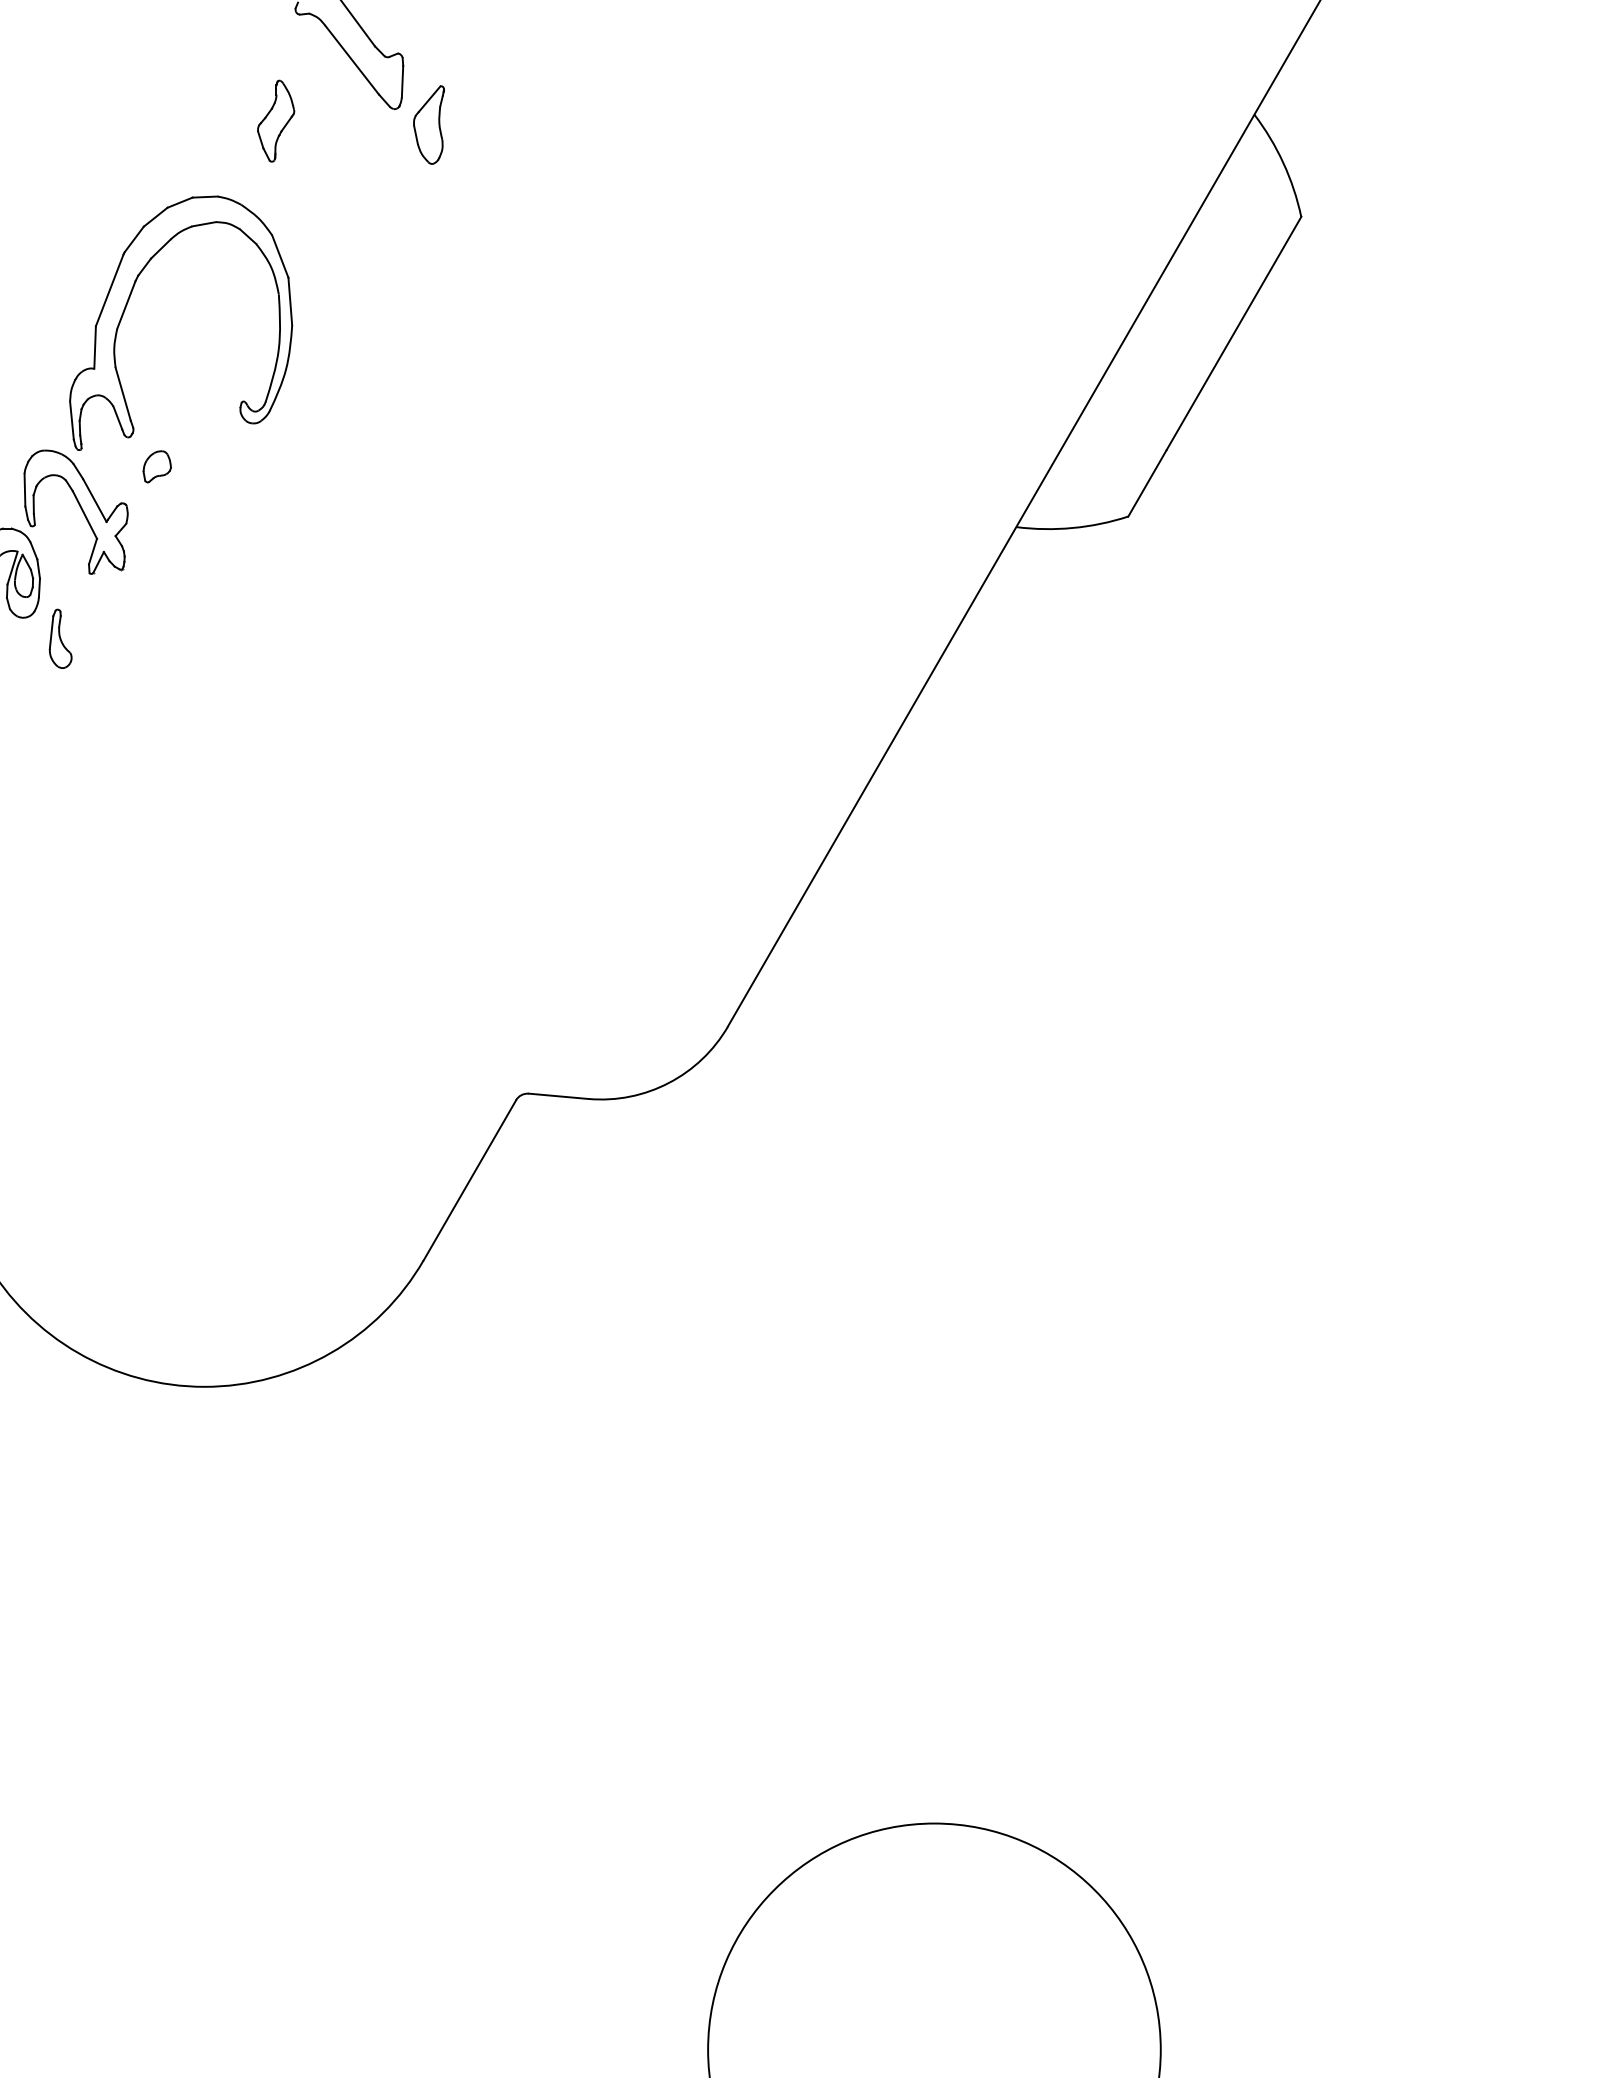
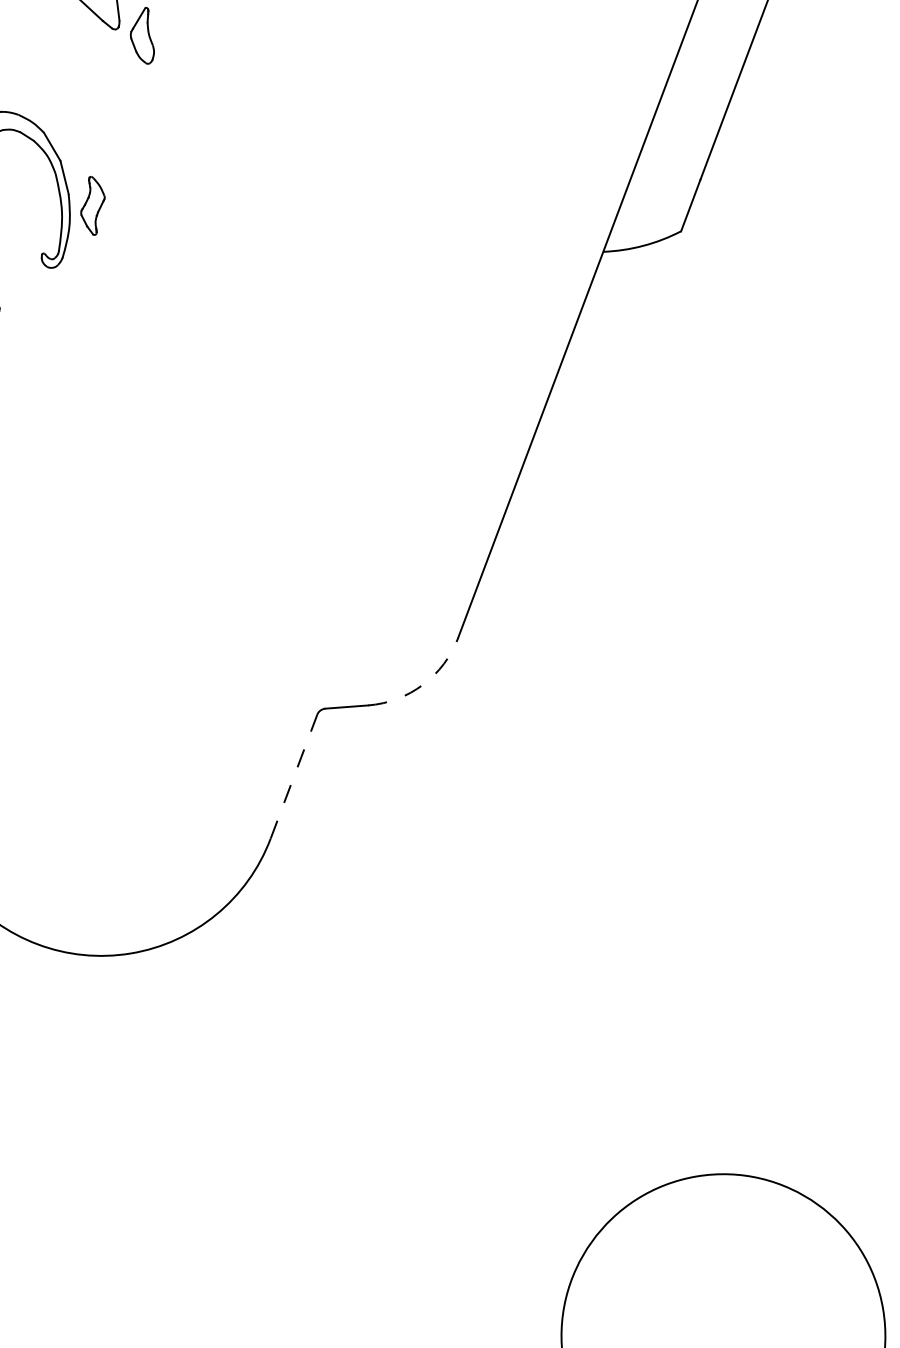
part: (276, 120) -> (93, 205), moved
arc: (668, 1082) -> (422, 684), solid -> dashed
line: (470, 1179) -> (294, 776), solid -> dashed

